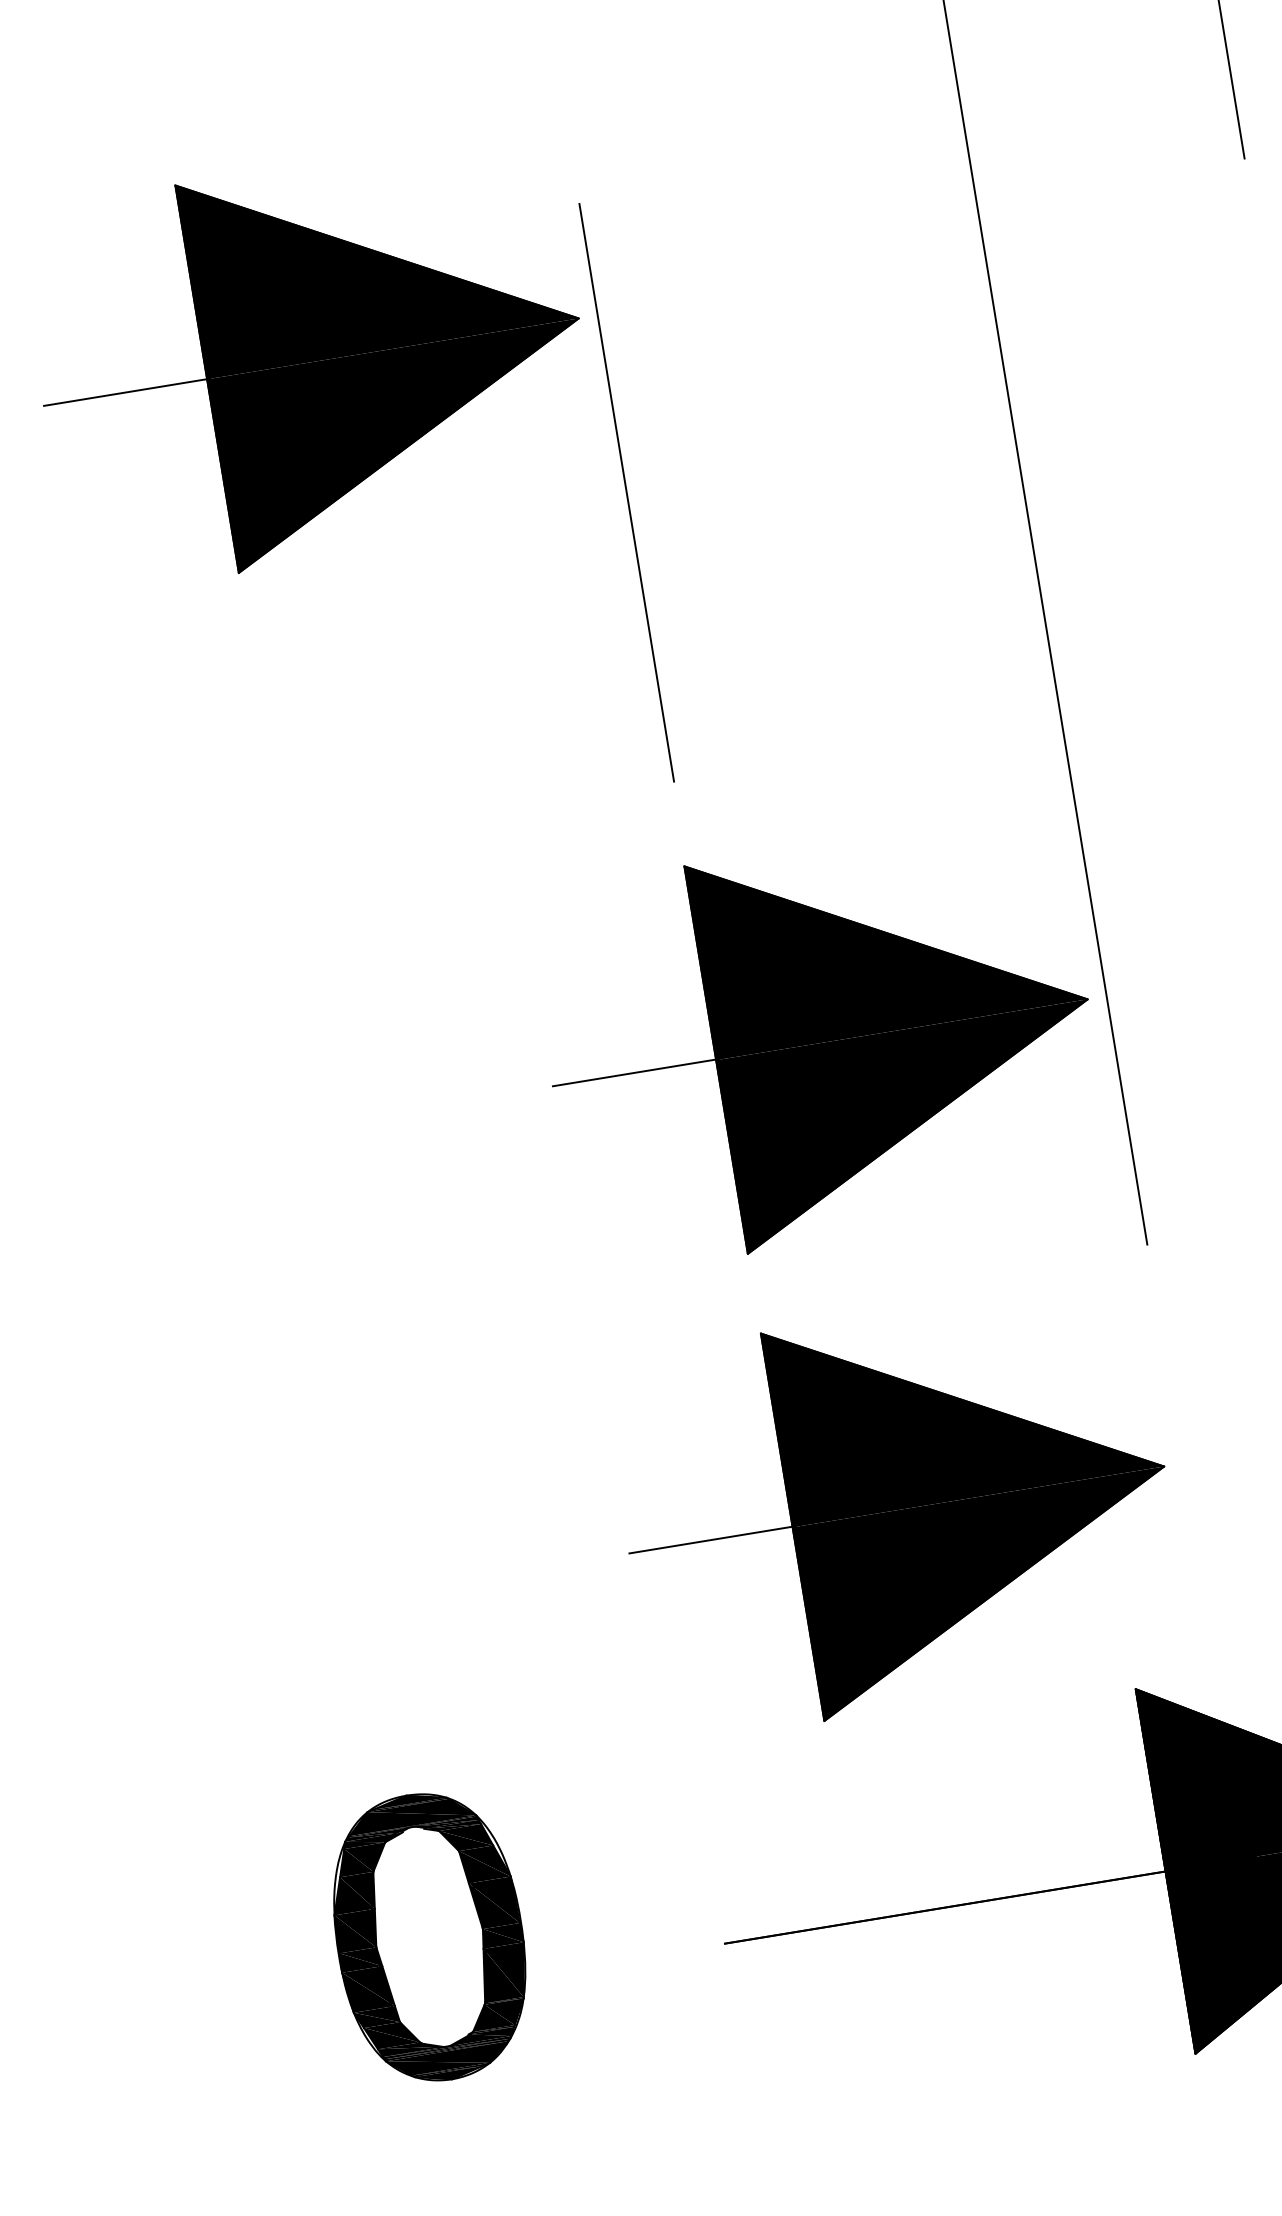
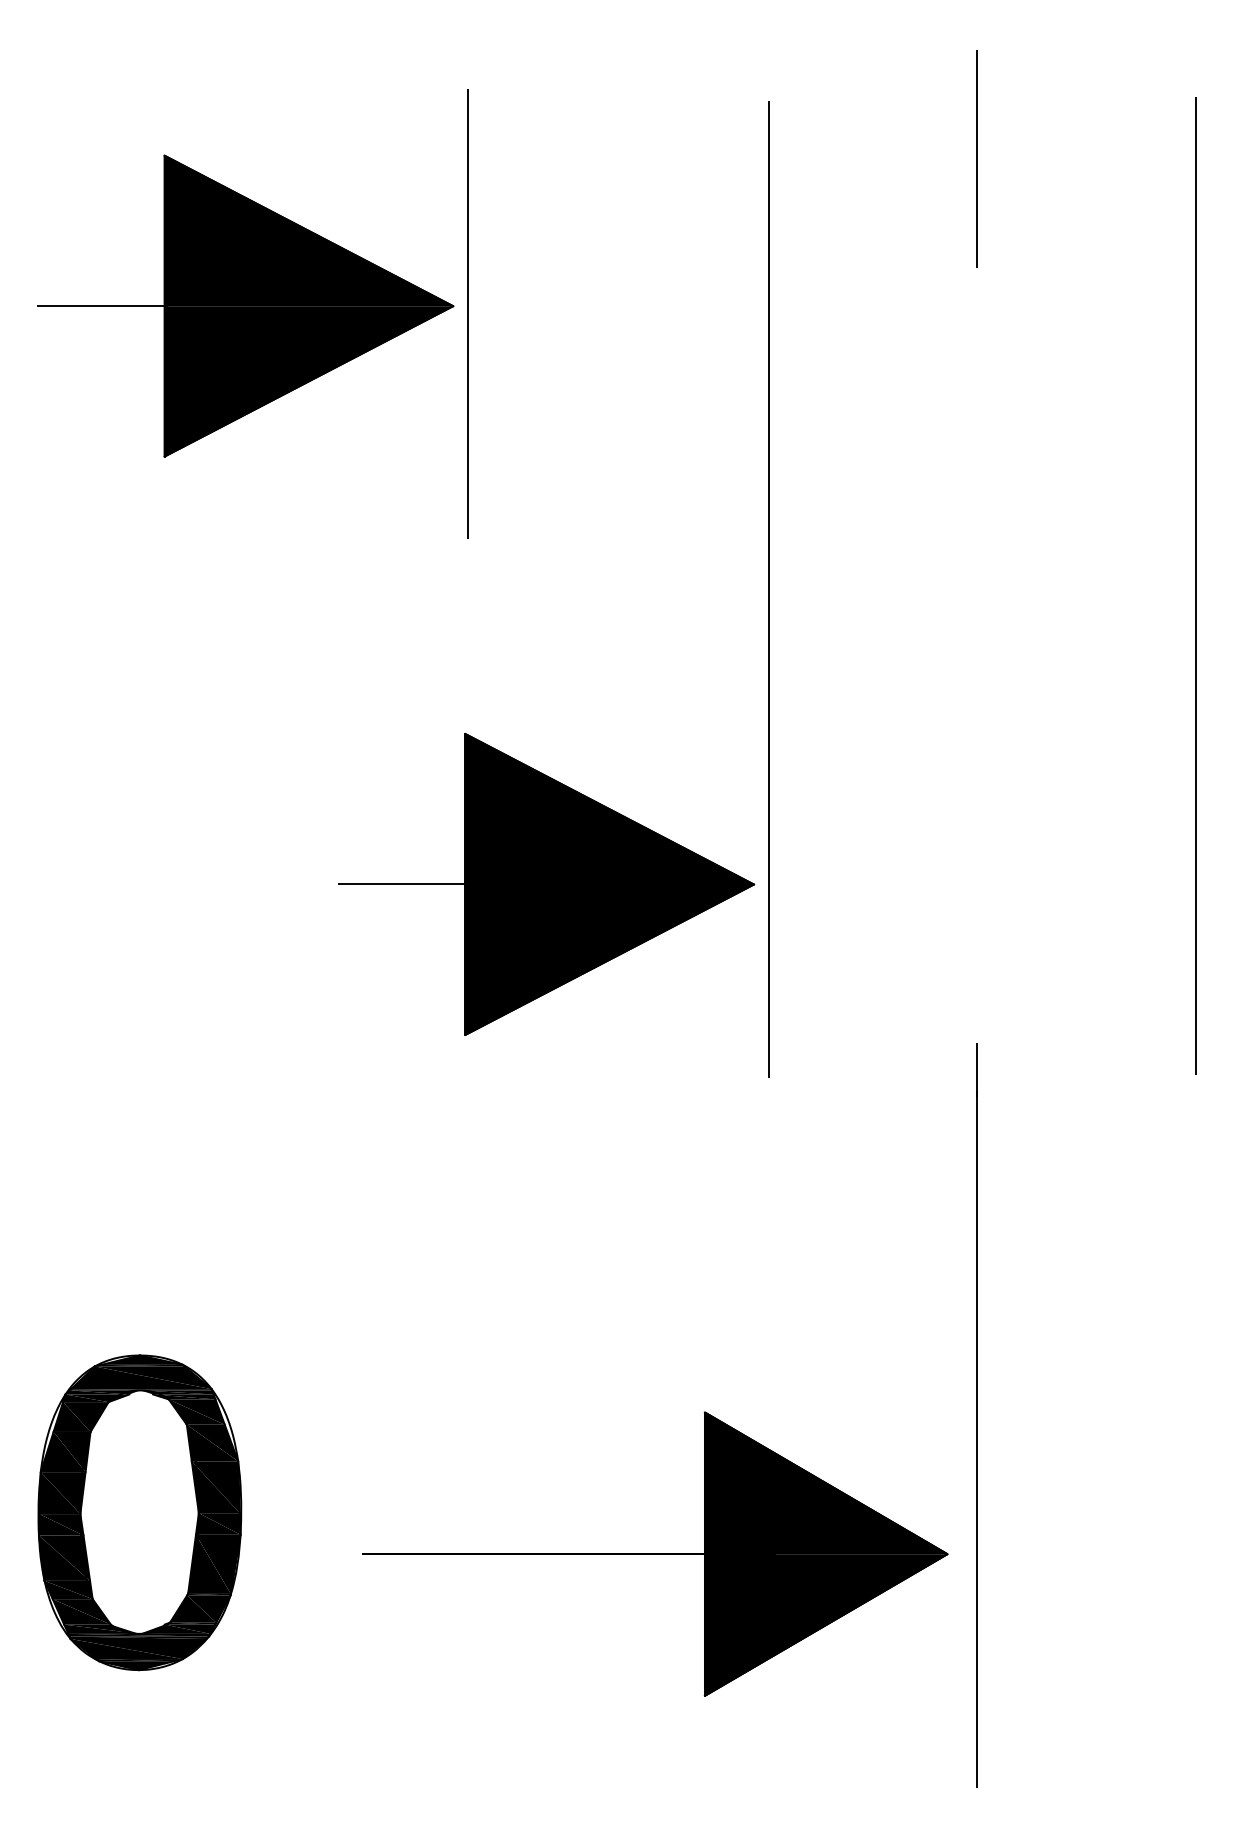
line: (625, 492) -> (467, 313), moved
part: (897, 1510) -> (546, 1247), removed
part: (429, 1937) -> (139, 1512), size x1.43

